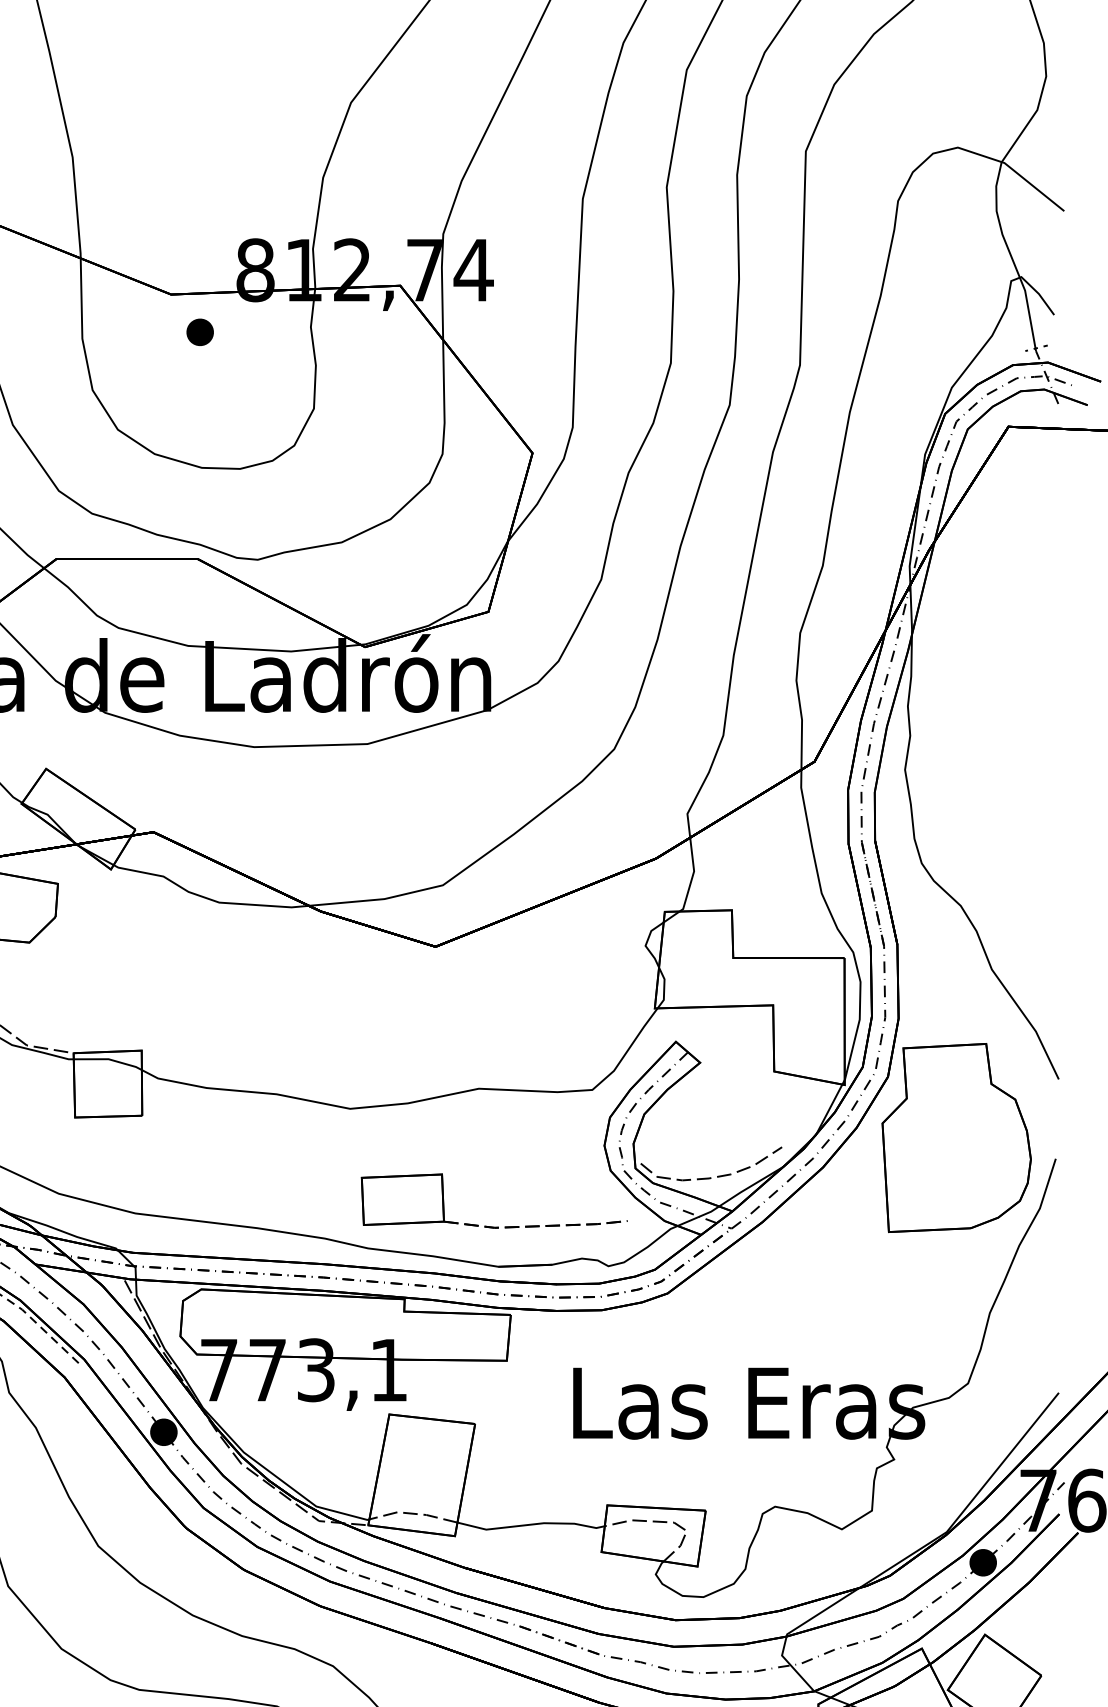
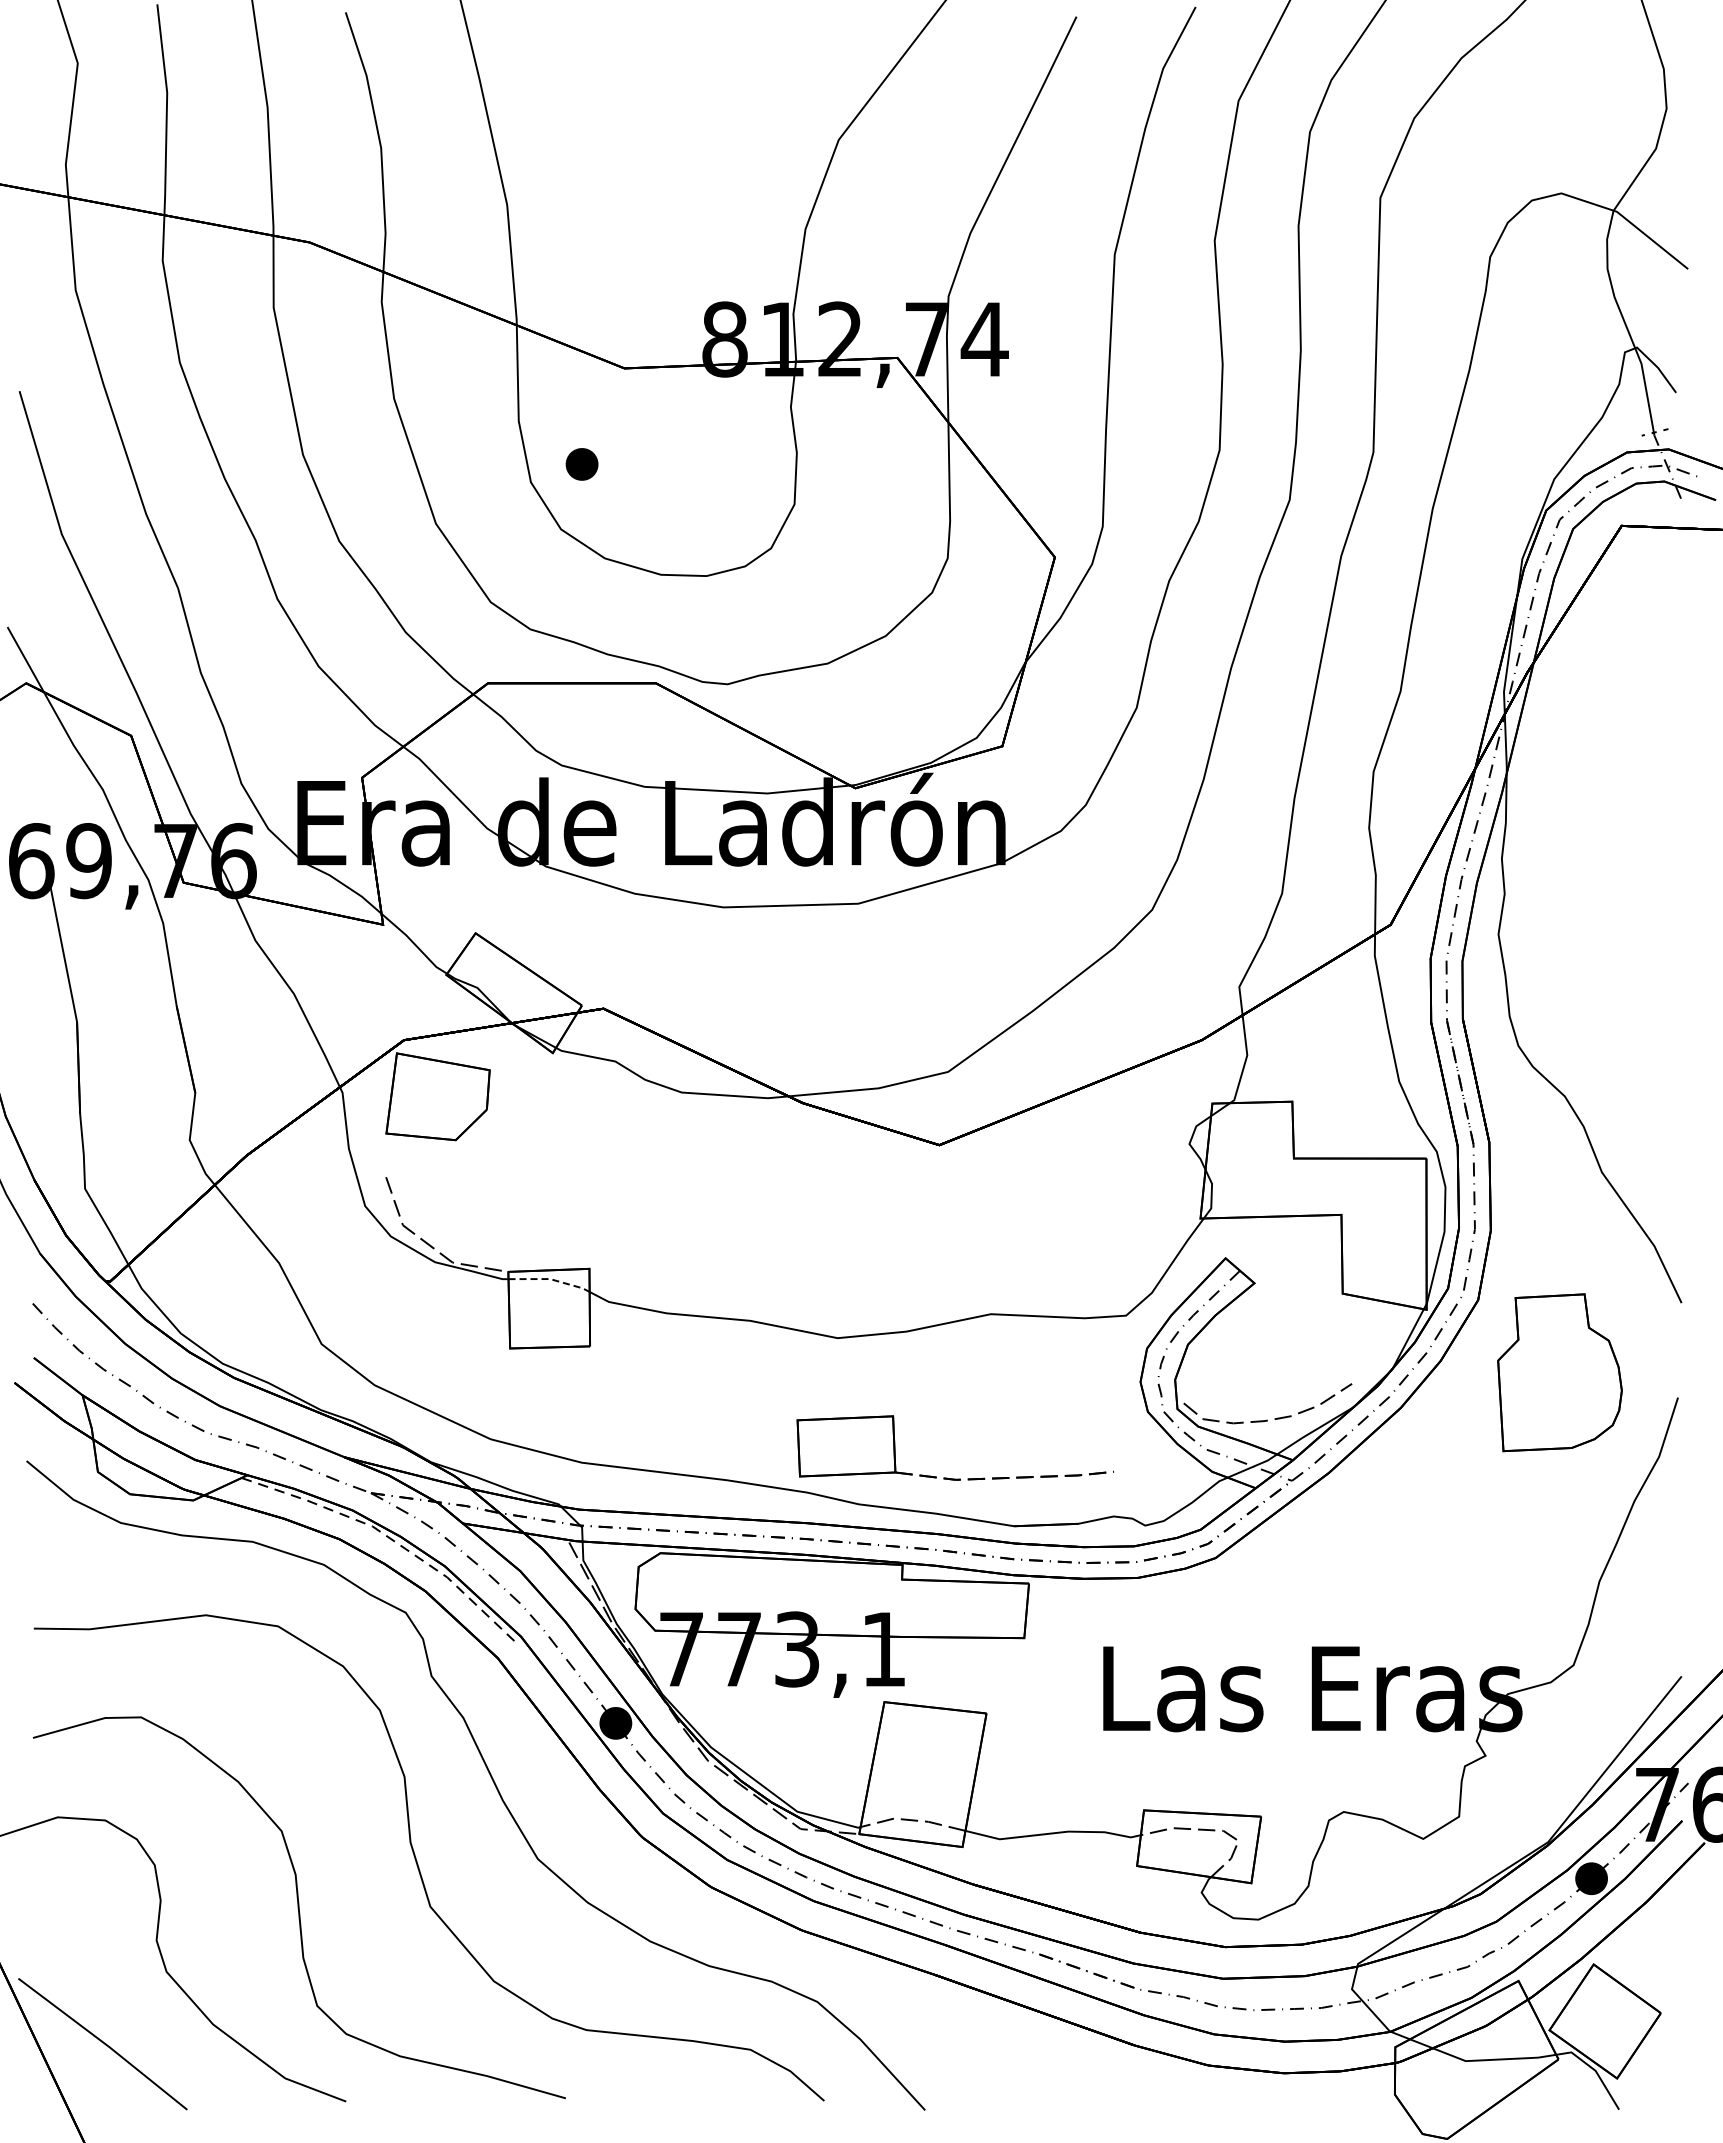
part: (199, 332) -> (581, 464), moved
line: (109, 1059) -> (550, 1279), solid -> dashed
part: (956, 1137) -> (1559, 1372), size x0.7
part: (487, 1225) -> (947, 1477), moved

